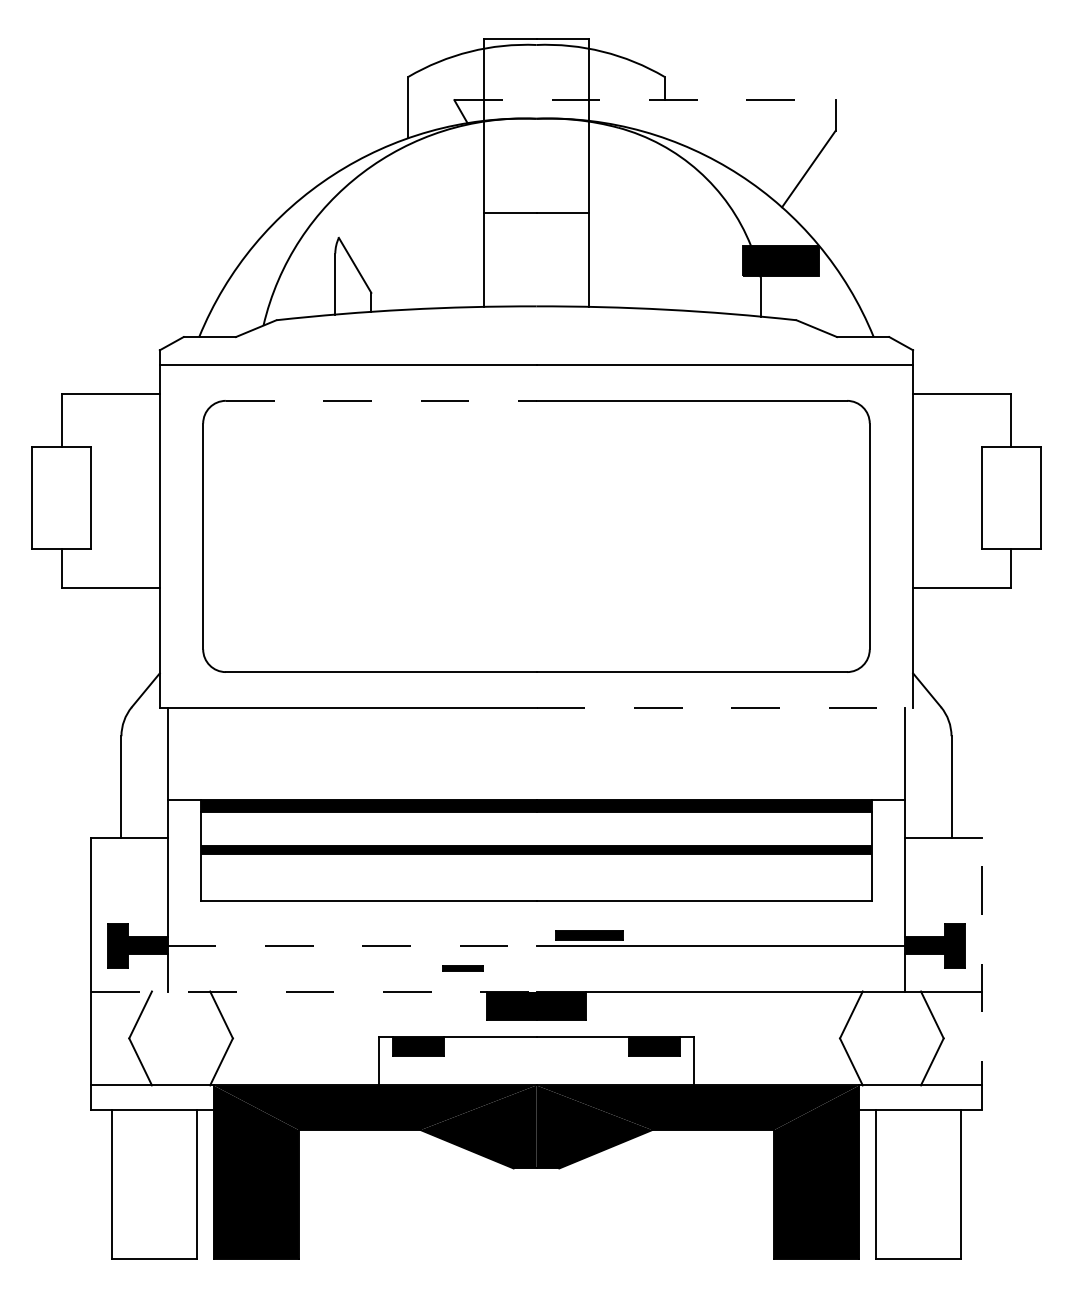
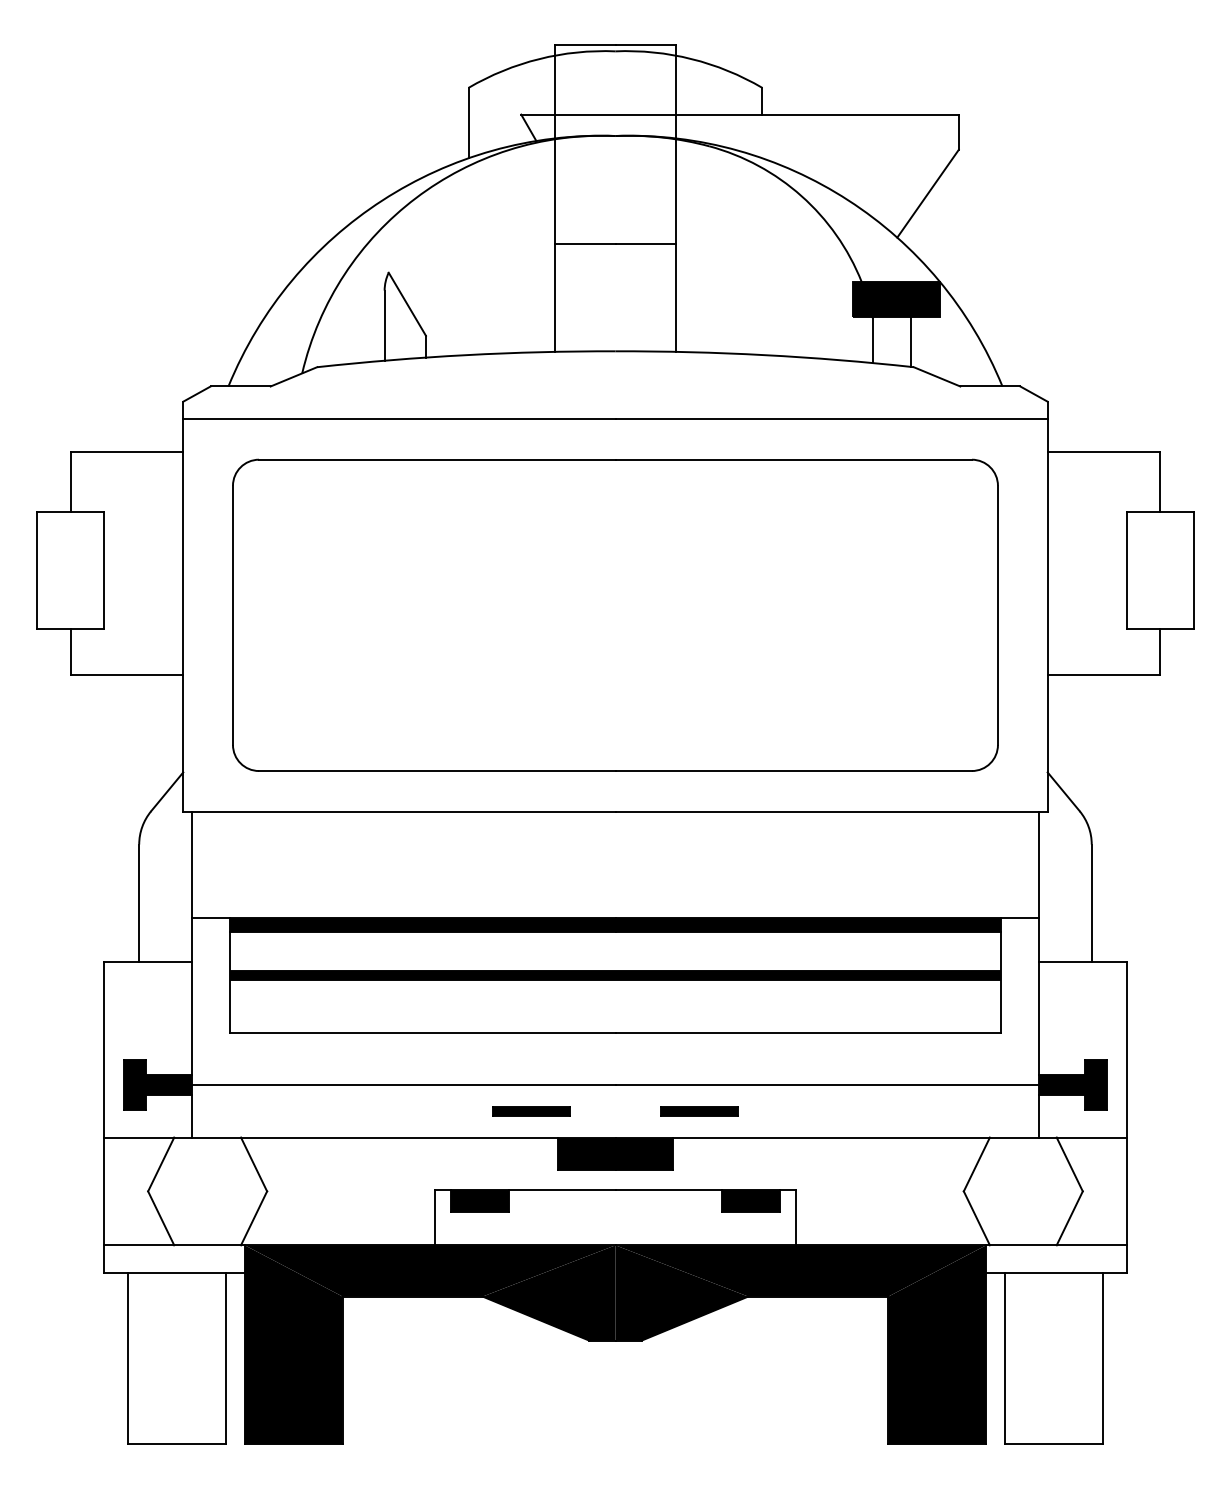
line: (645, 100) -> (740, 114), dashed -> solid
line: (793, 297) -> (910, 341), added
line: (381, 400) -> (437, 459), dashed -> solid
line: (725, 707) -> (832, 811), dashed -> solid
part: (589, 935) -> (699, 1111), moved
line: (351, 945) -> (403, 1084), dashed -> solid
part: (463, 968) -> (531, 1111), size x1.67
line: (981, 974) -> (1126, 1117), dashed -> solid
line: (313, 991) -> (359, 1137), dashed -> solid

